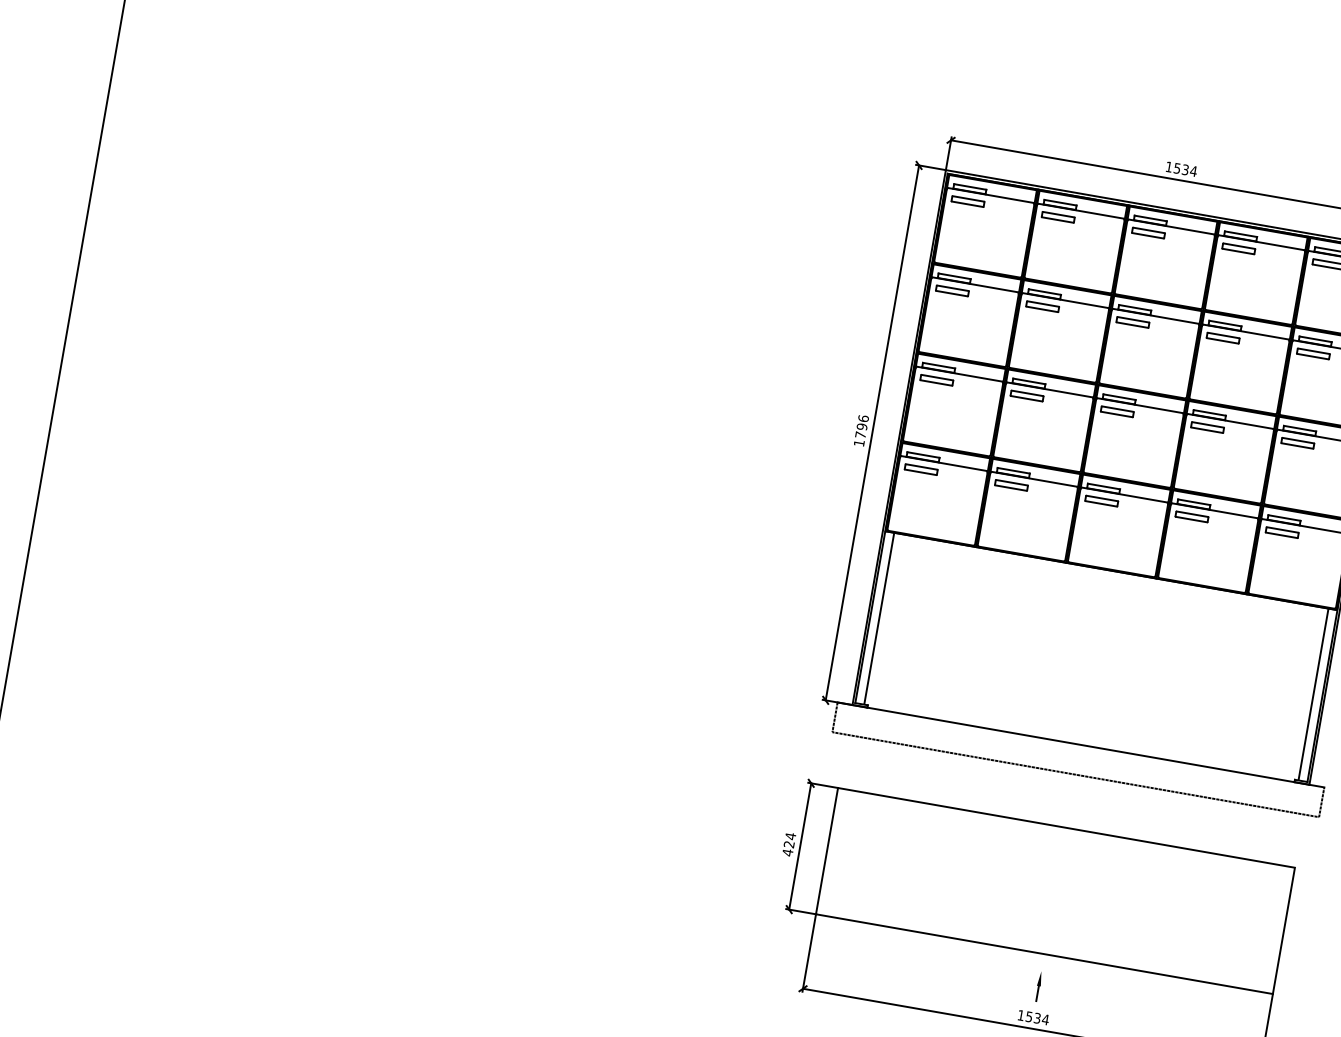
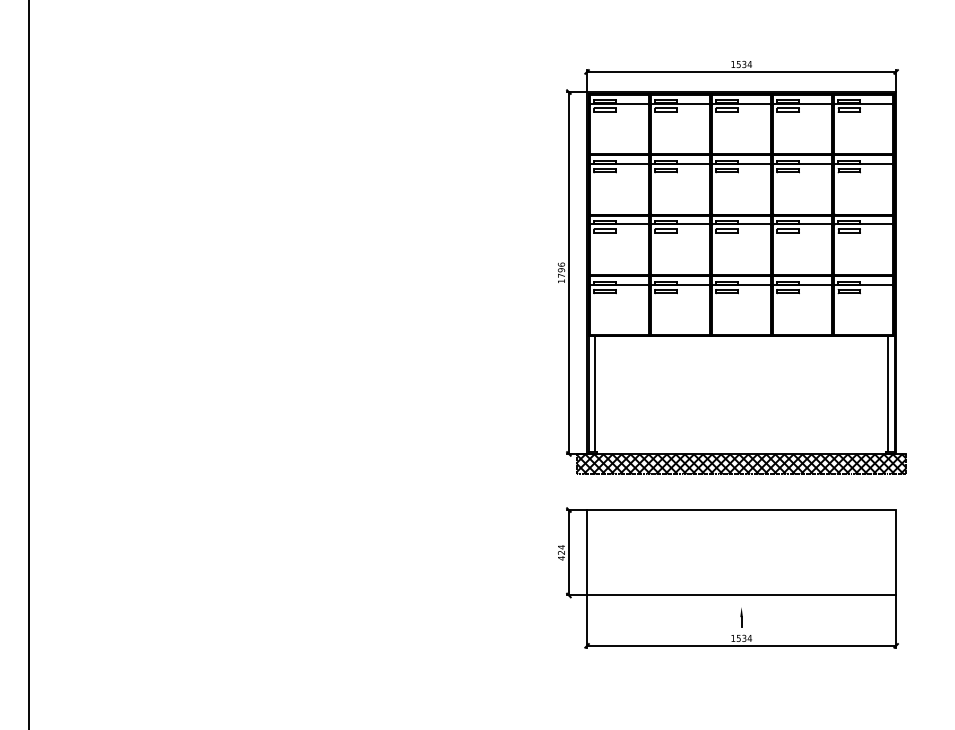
hatch: (1078, 759) -> (741, 463), added

